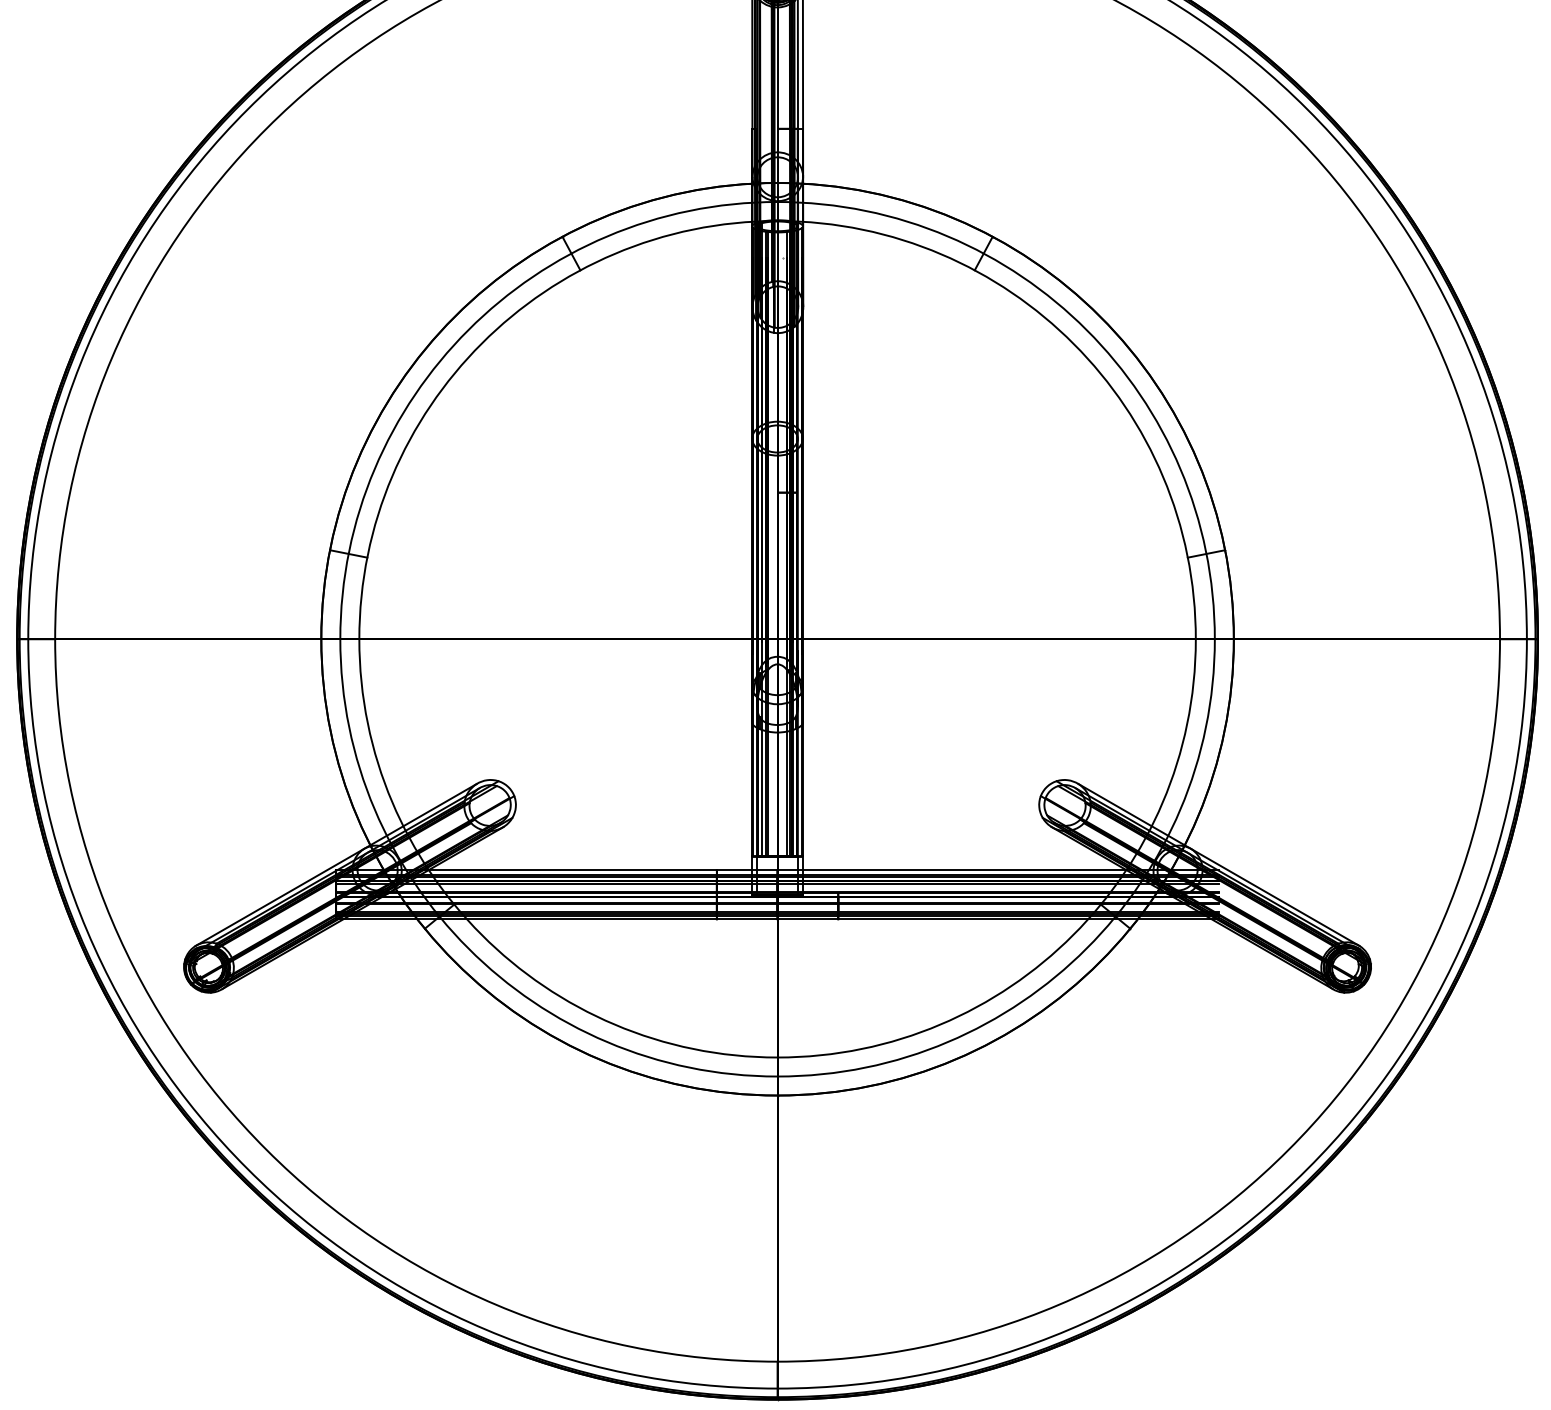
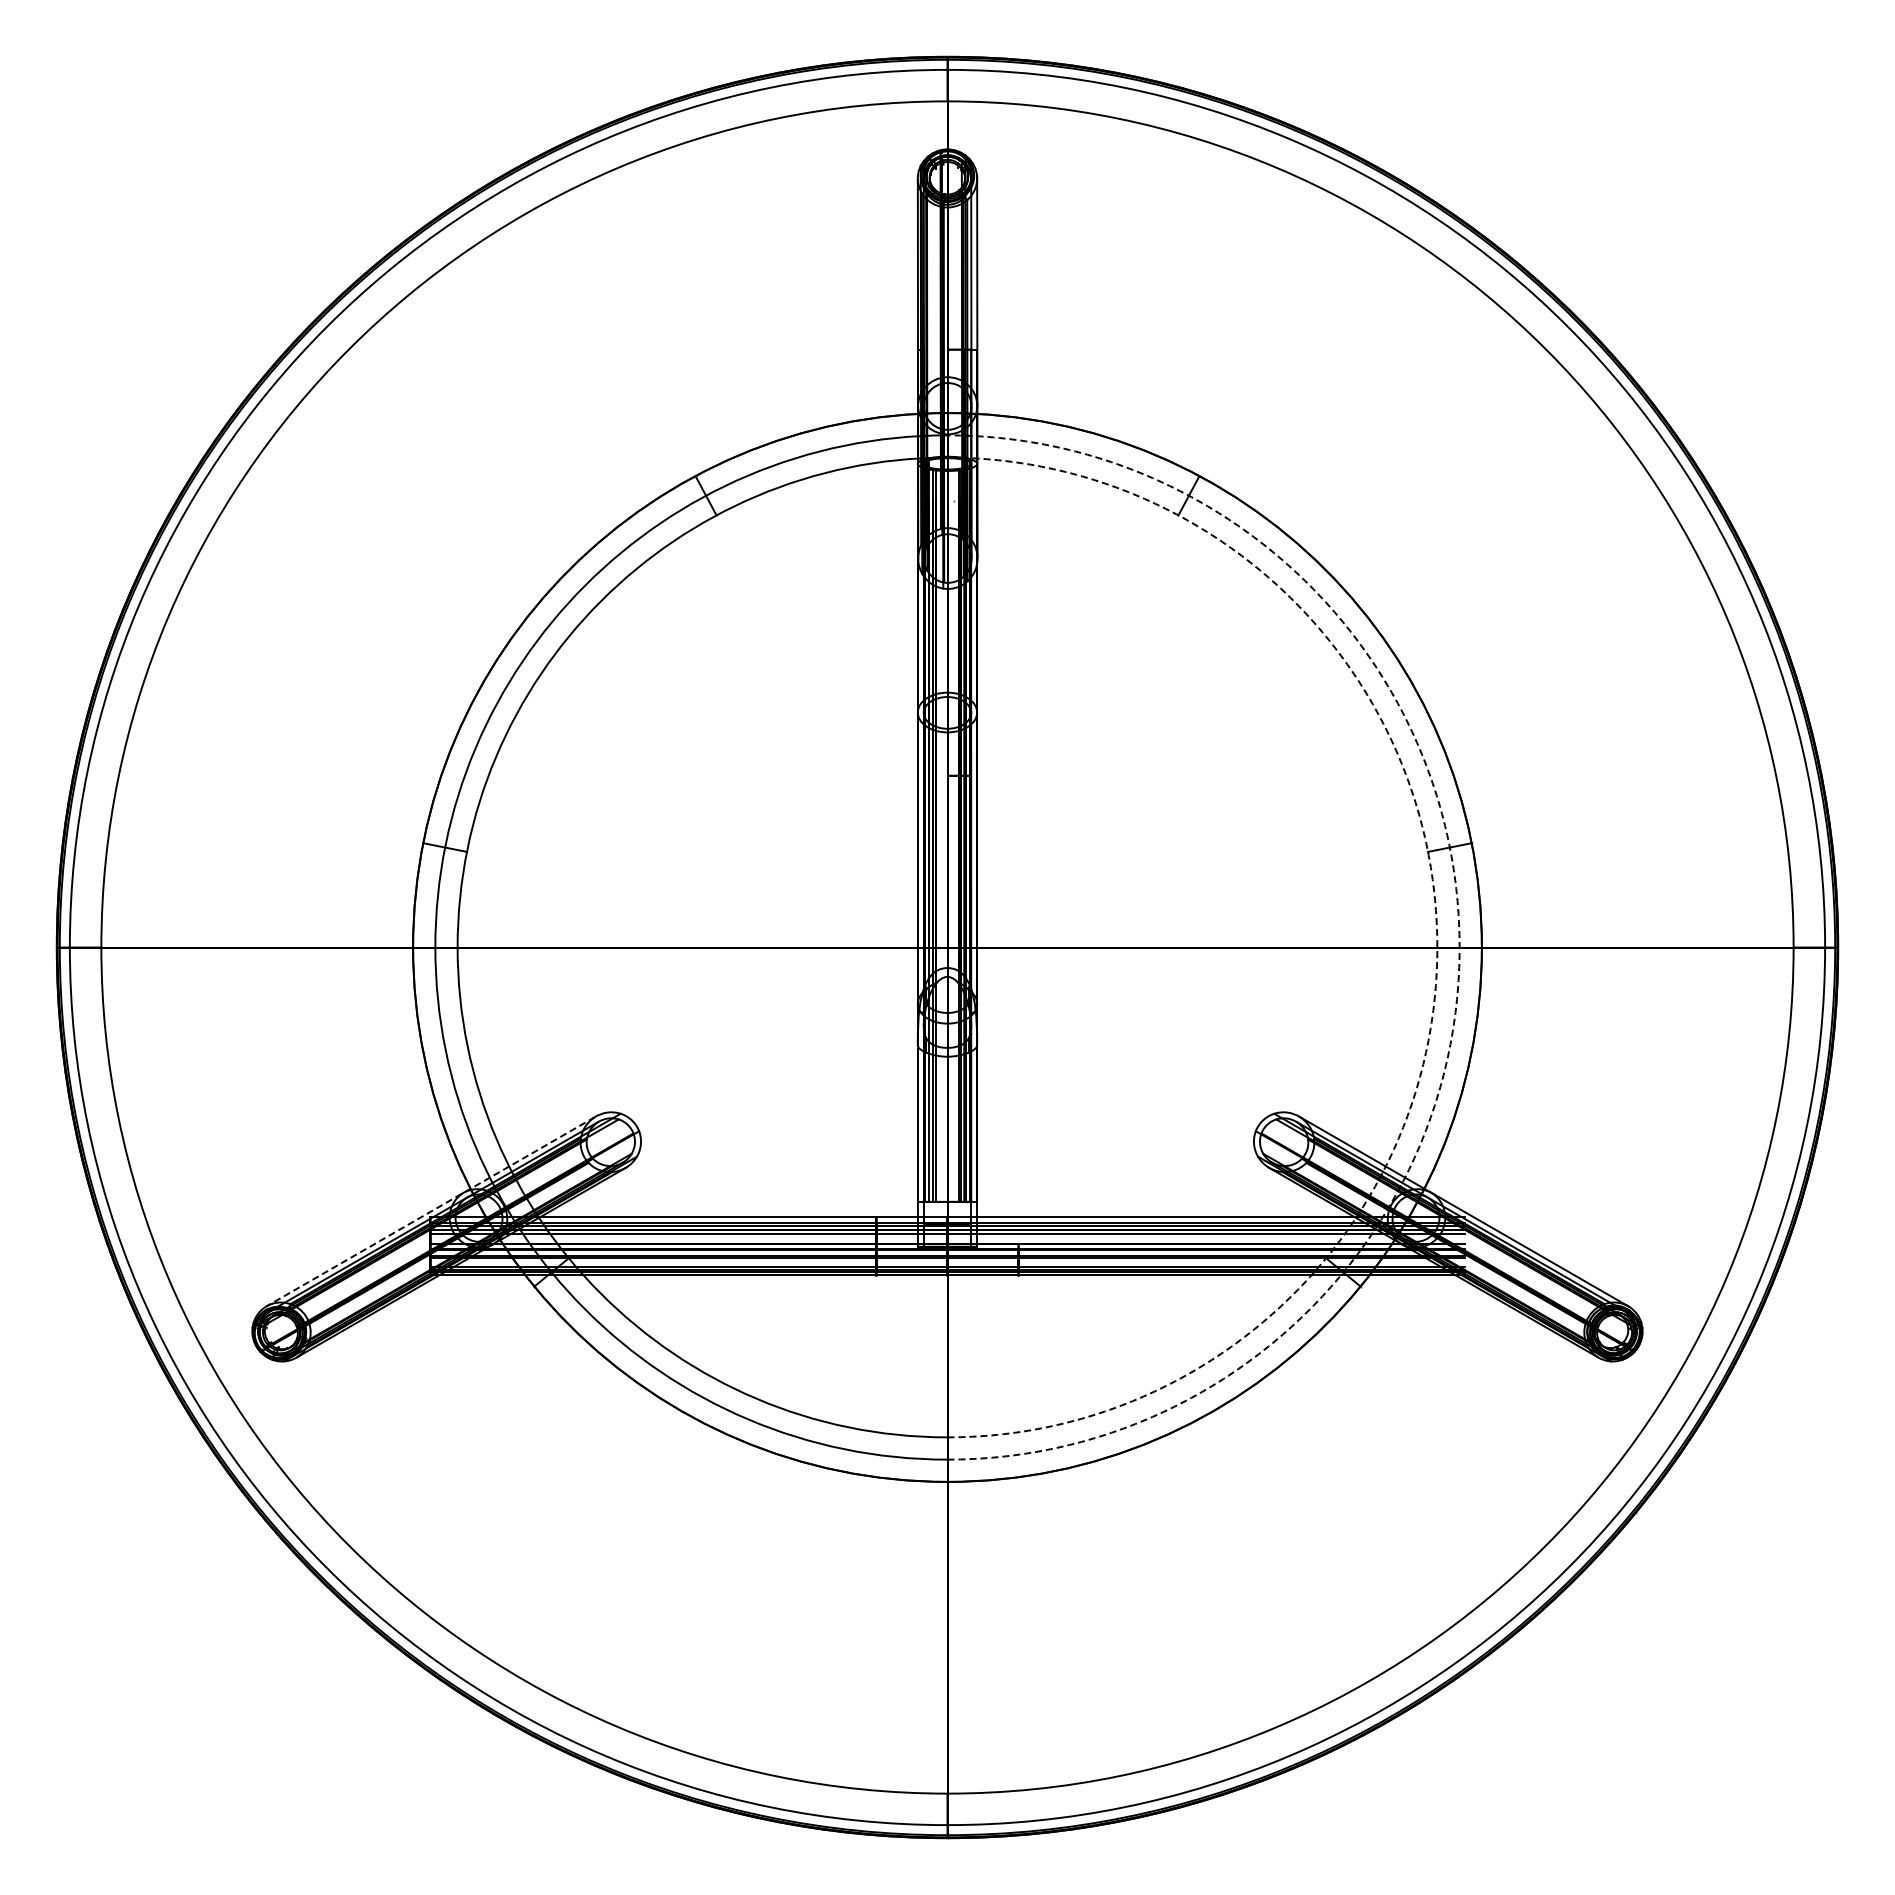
arc: (1214, 639) -> (1459, 947), solid -> dashed
arc: (1195, 640) -> (1437, 948), solid -> dashed
line: (335, 865) -> (429, 1212), solid -> dashed

